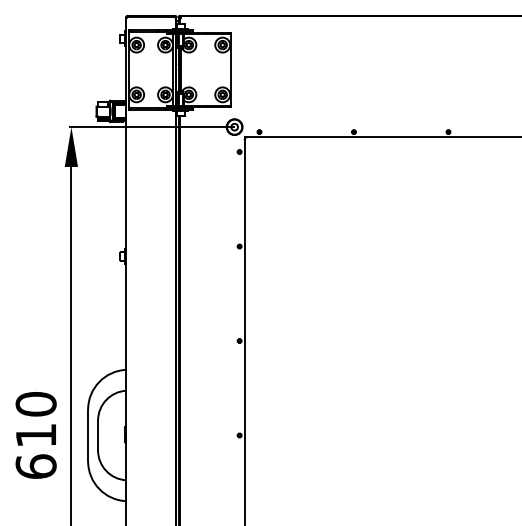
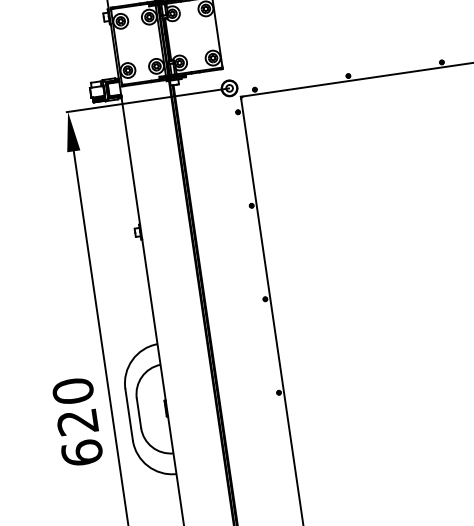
text: (35, 435) -> (77, 422), 610 -> 620

